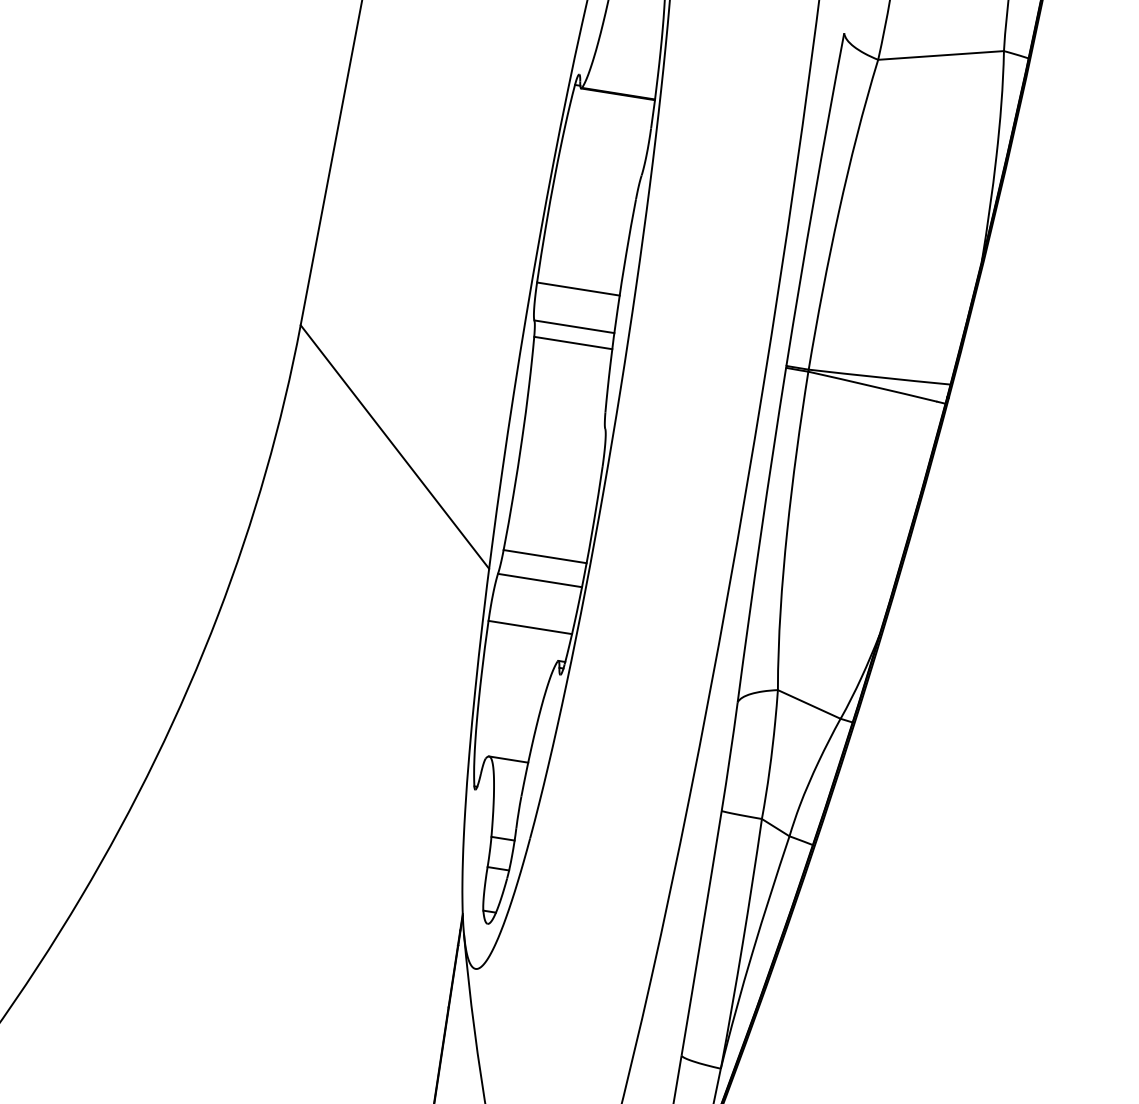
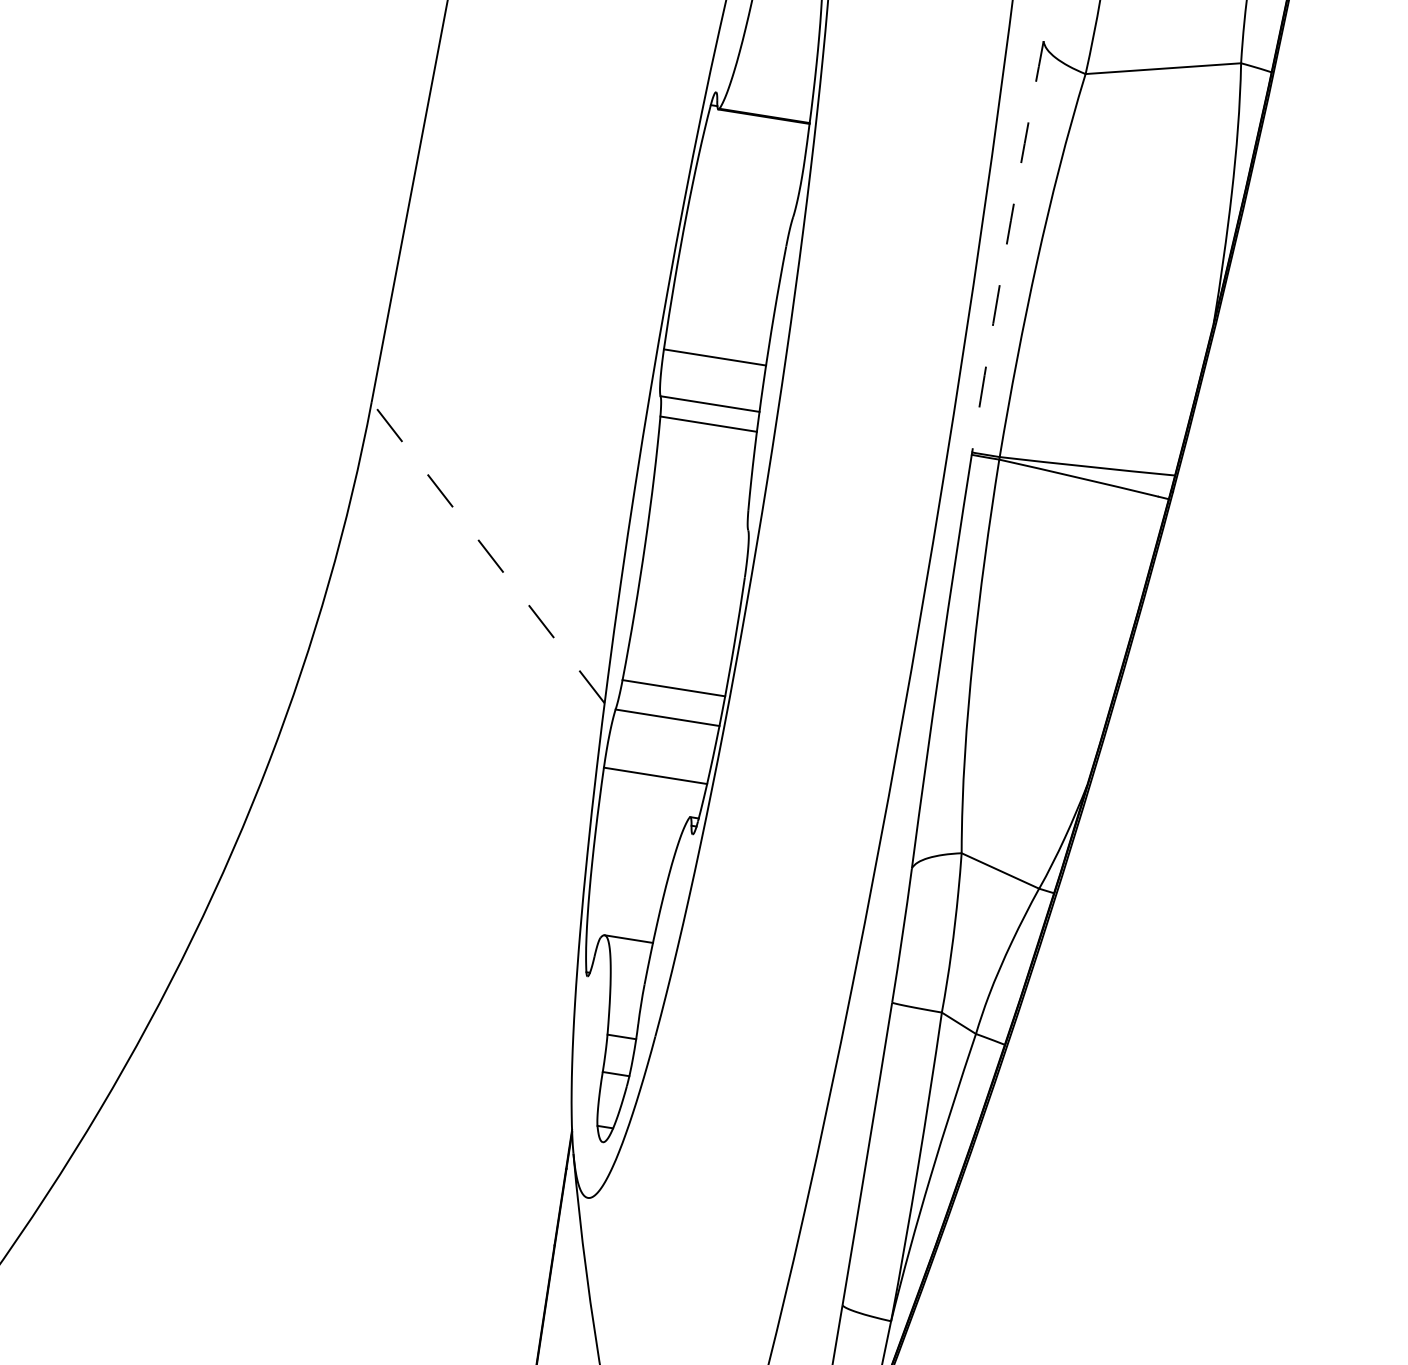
arc: (814, 199) -> (1006, 246), solid -> dashed
line: (394, 446) -> (487, 552), solid -> dashed

